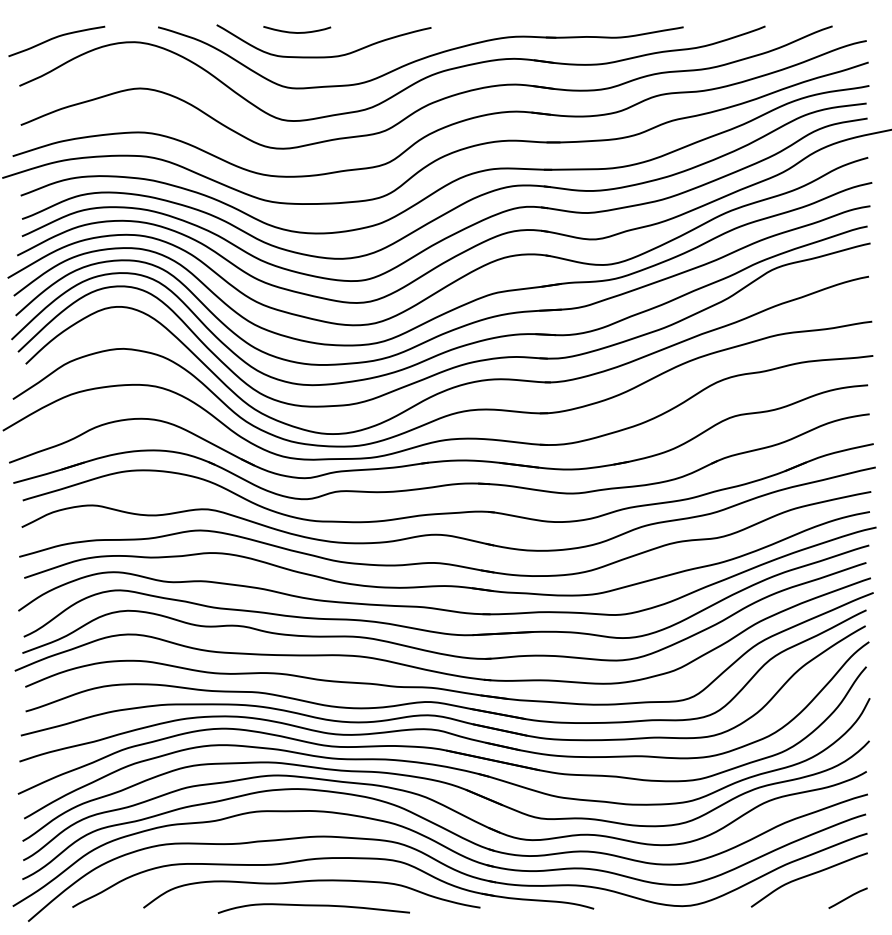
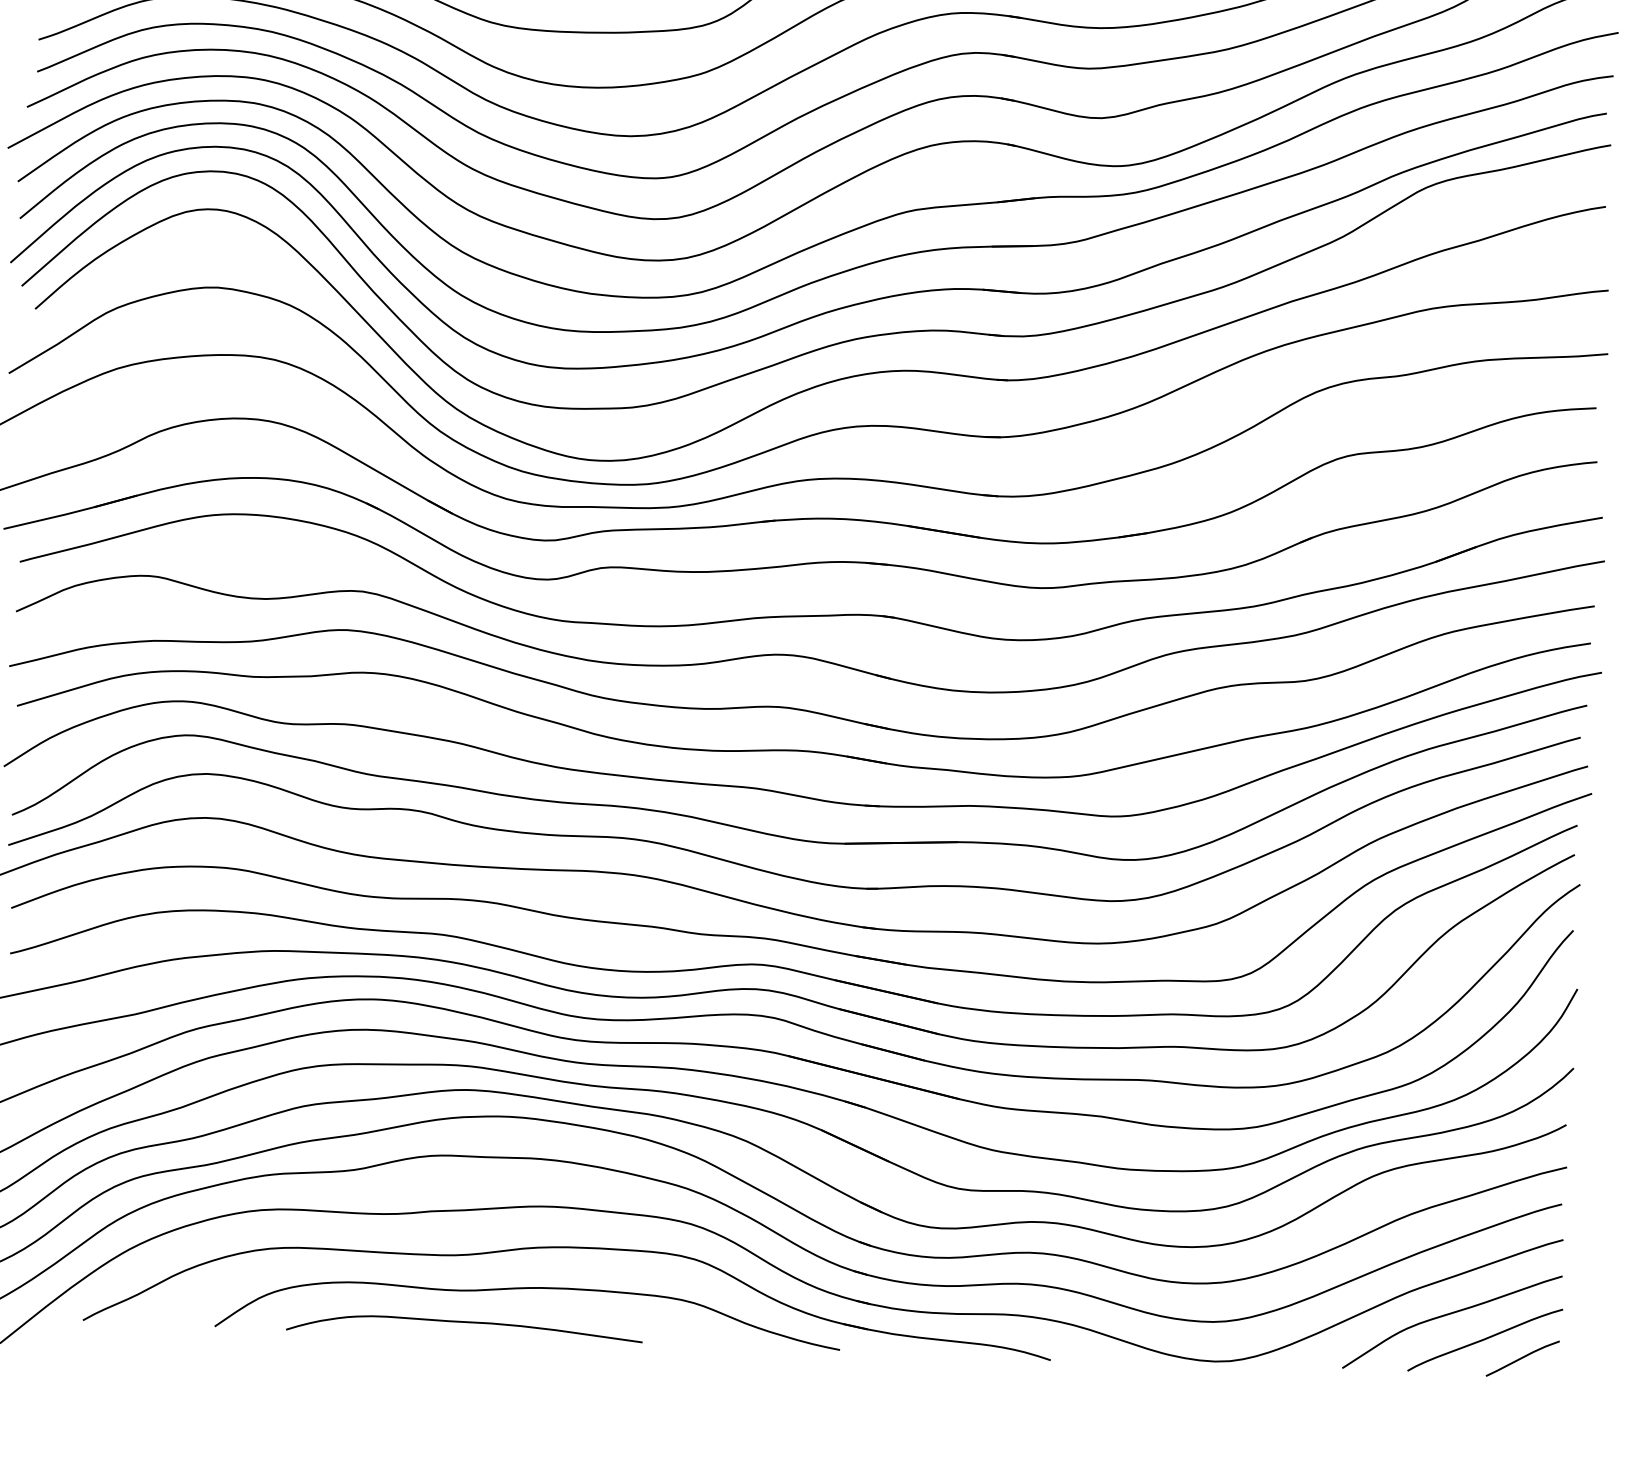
curve: (827, 888) -> (1485, 1339), added
curve: (313, 906) -> (463, 1323), moved

